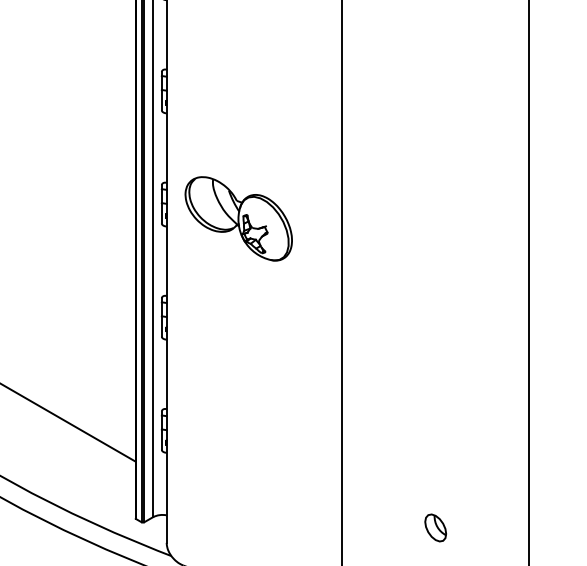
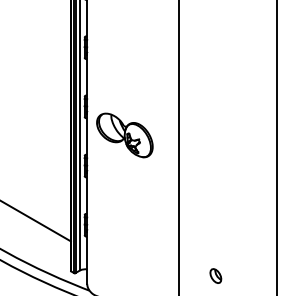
part: (238, 218) -> (124, 135), moved
part: (435, 526) -> (215, 275), moved

